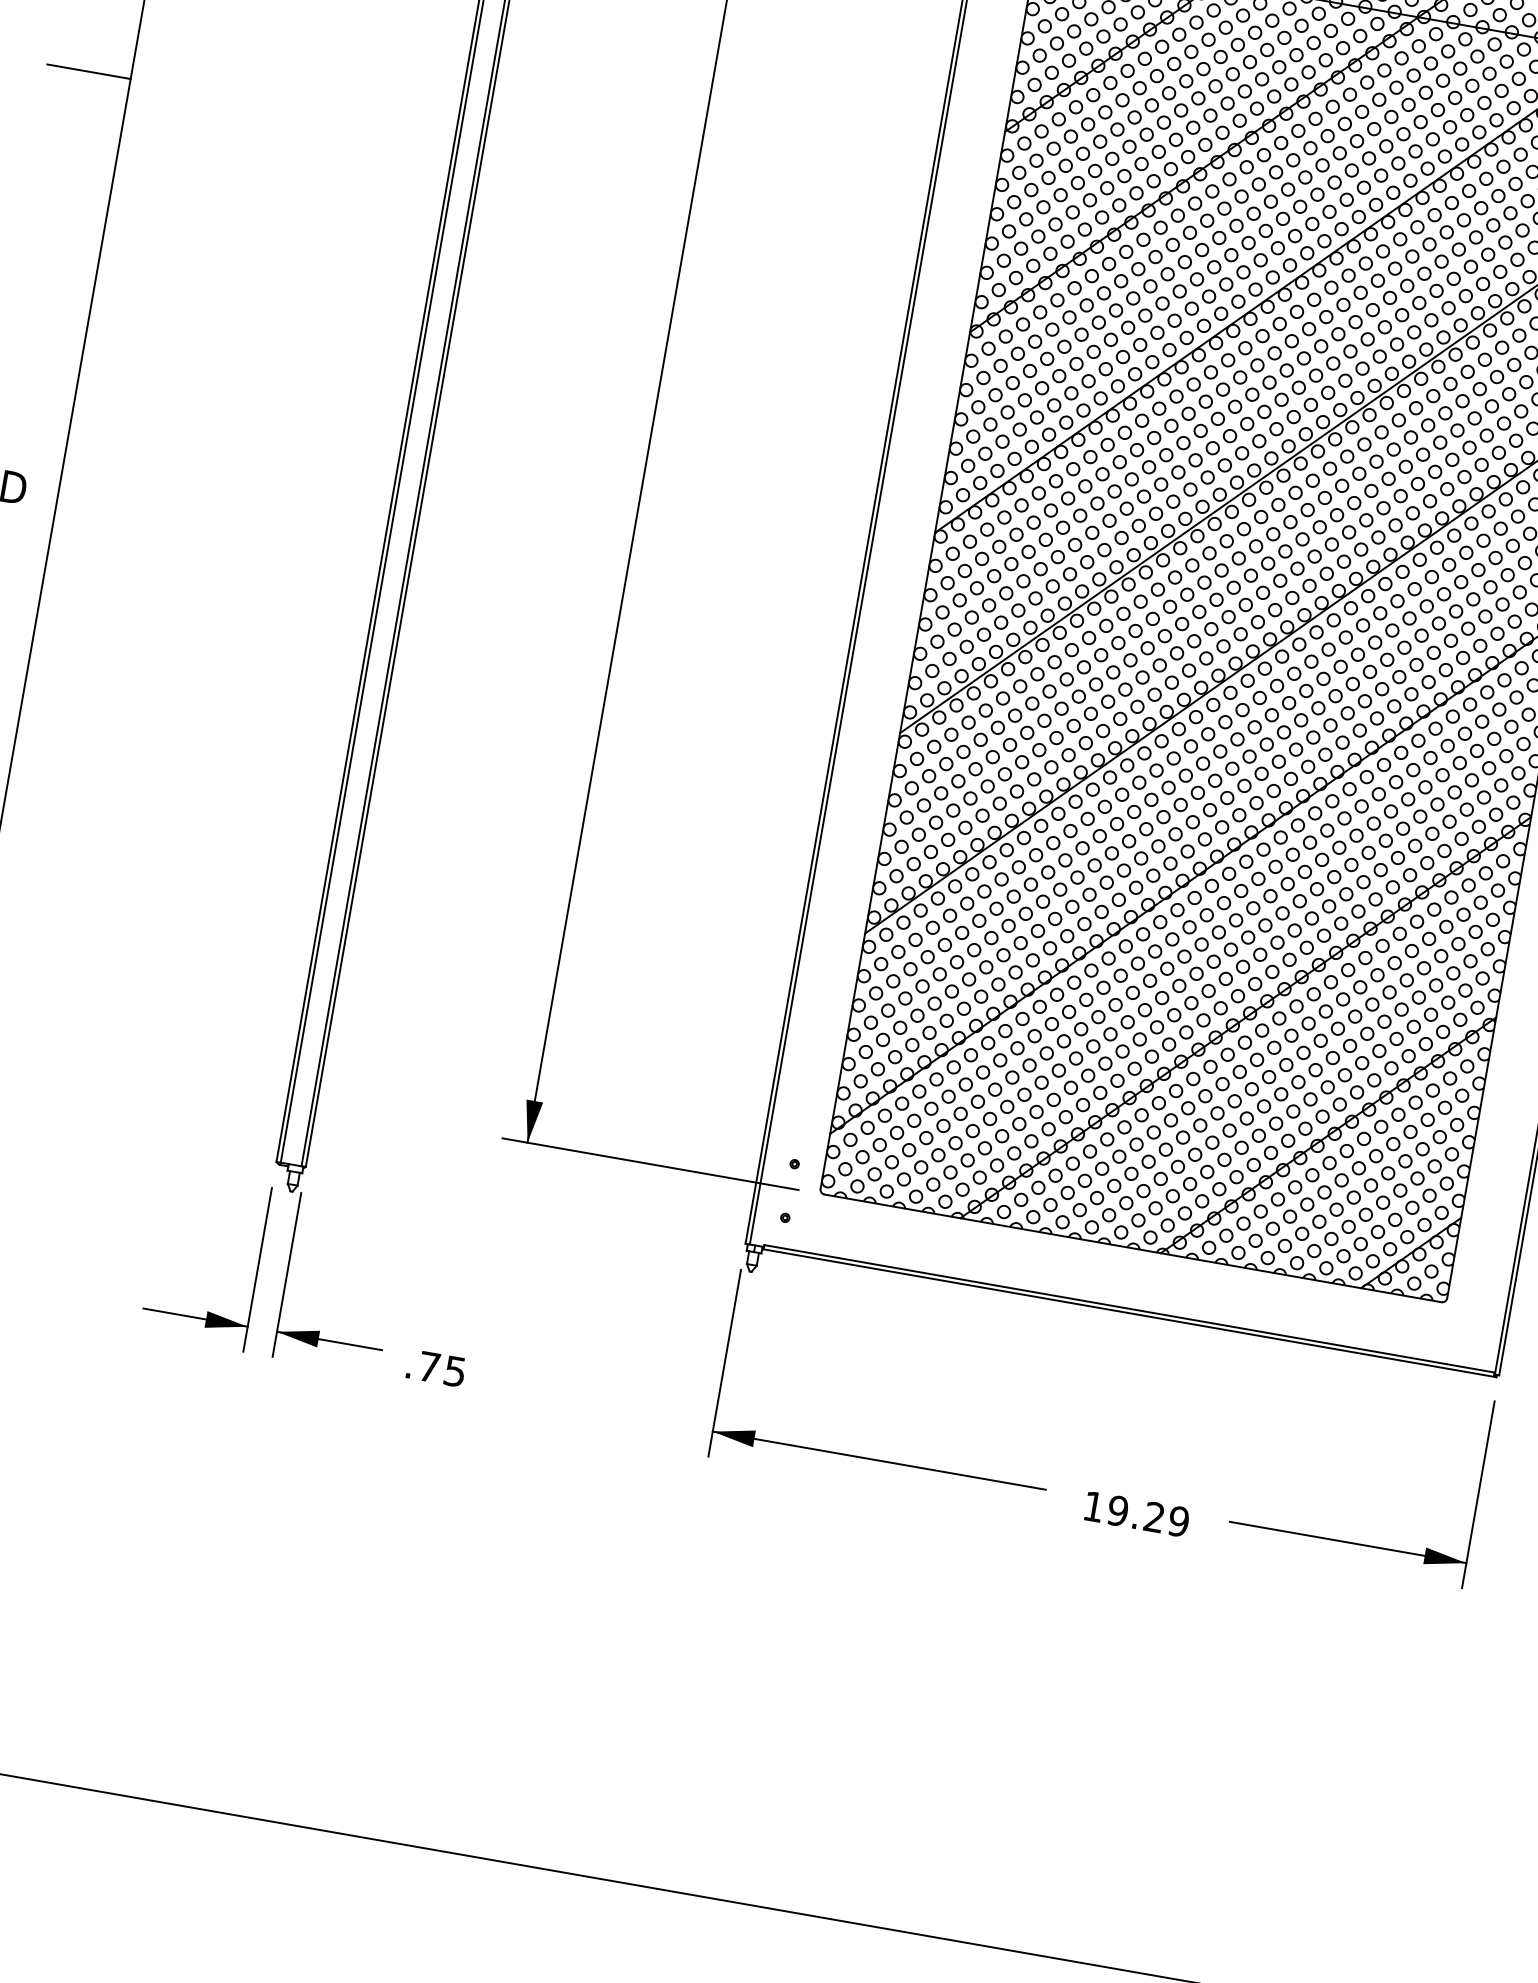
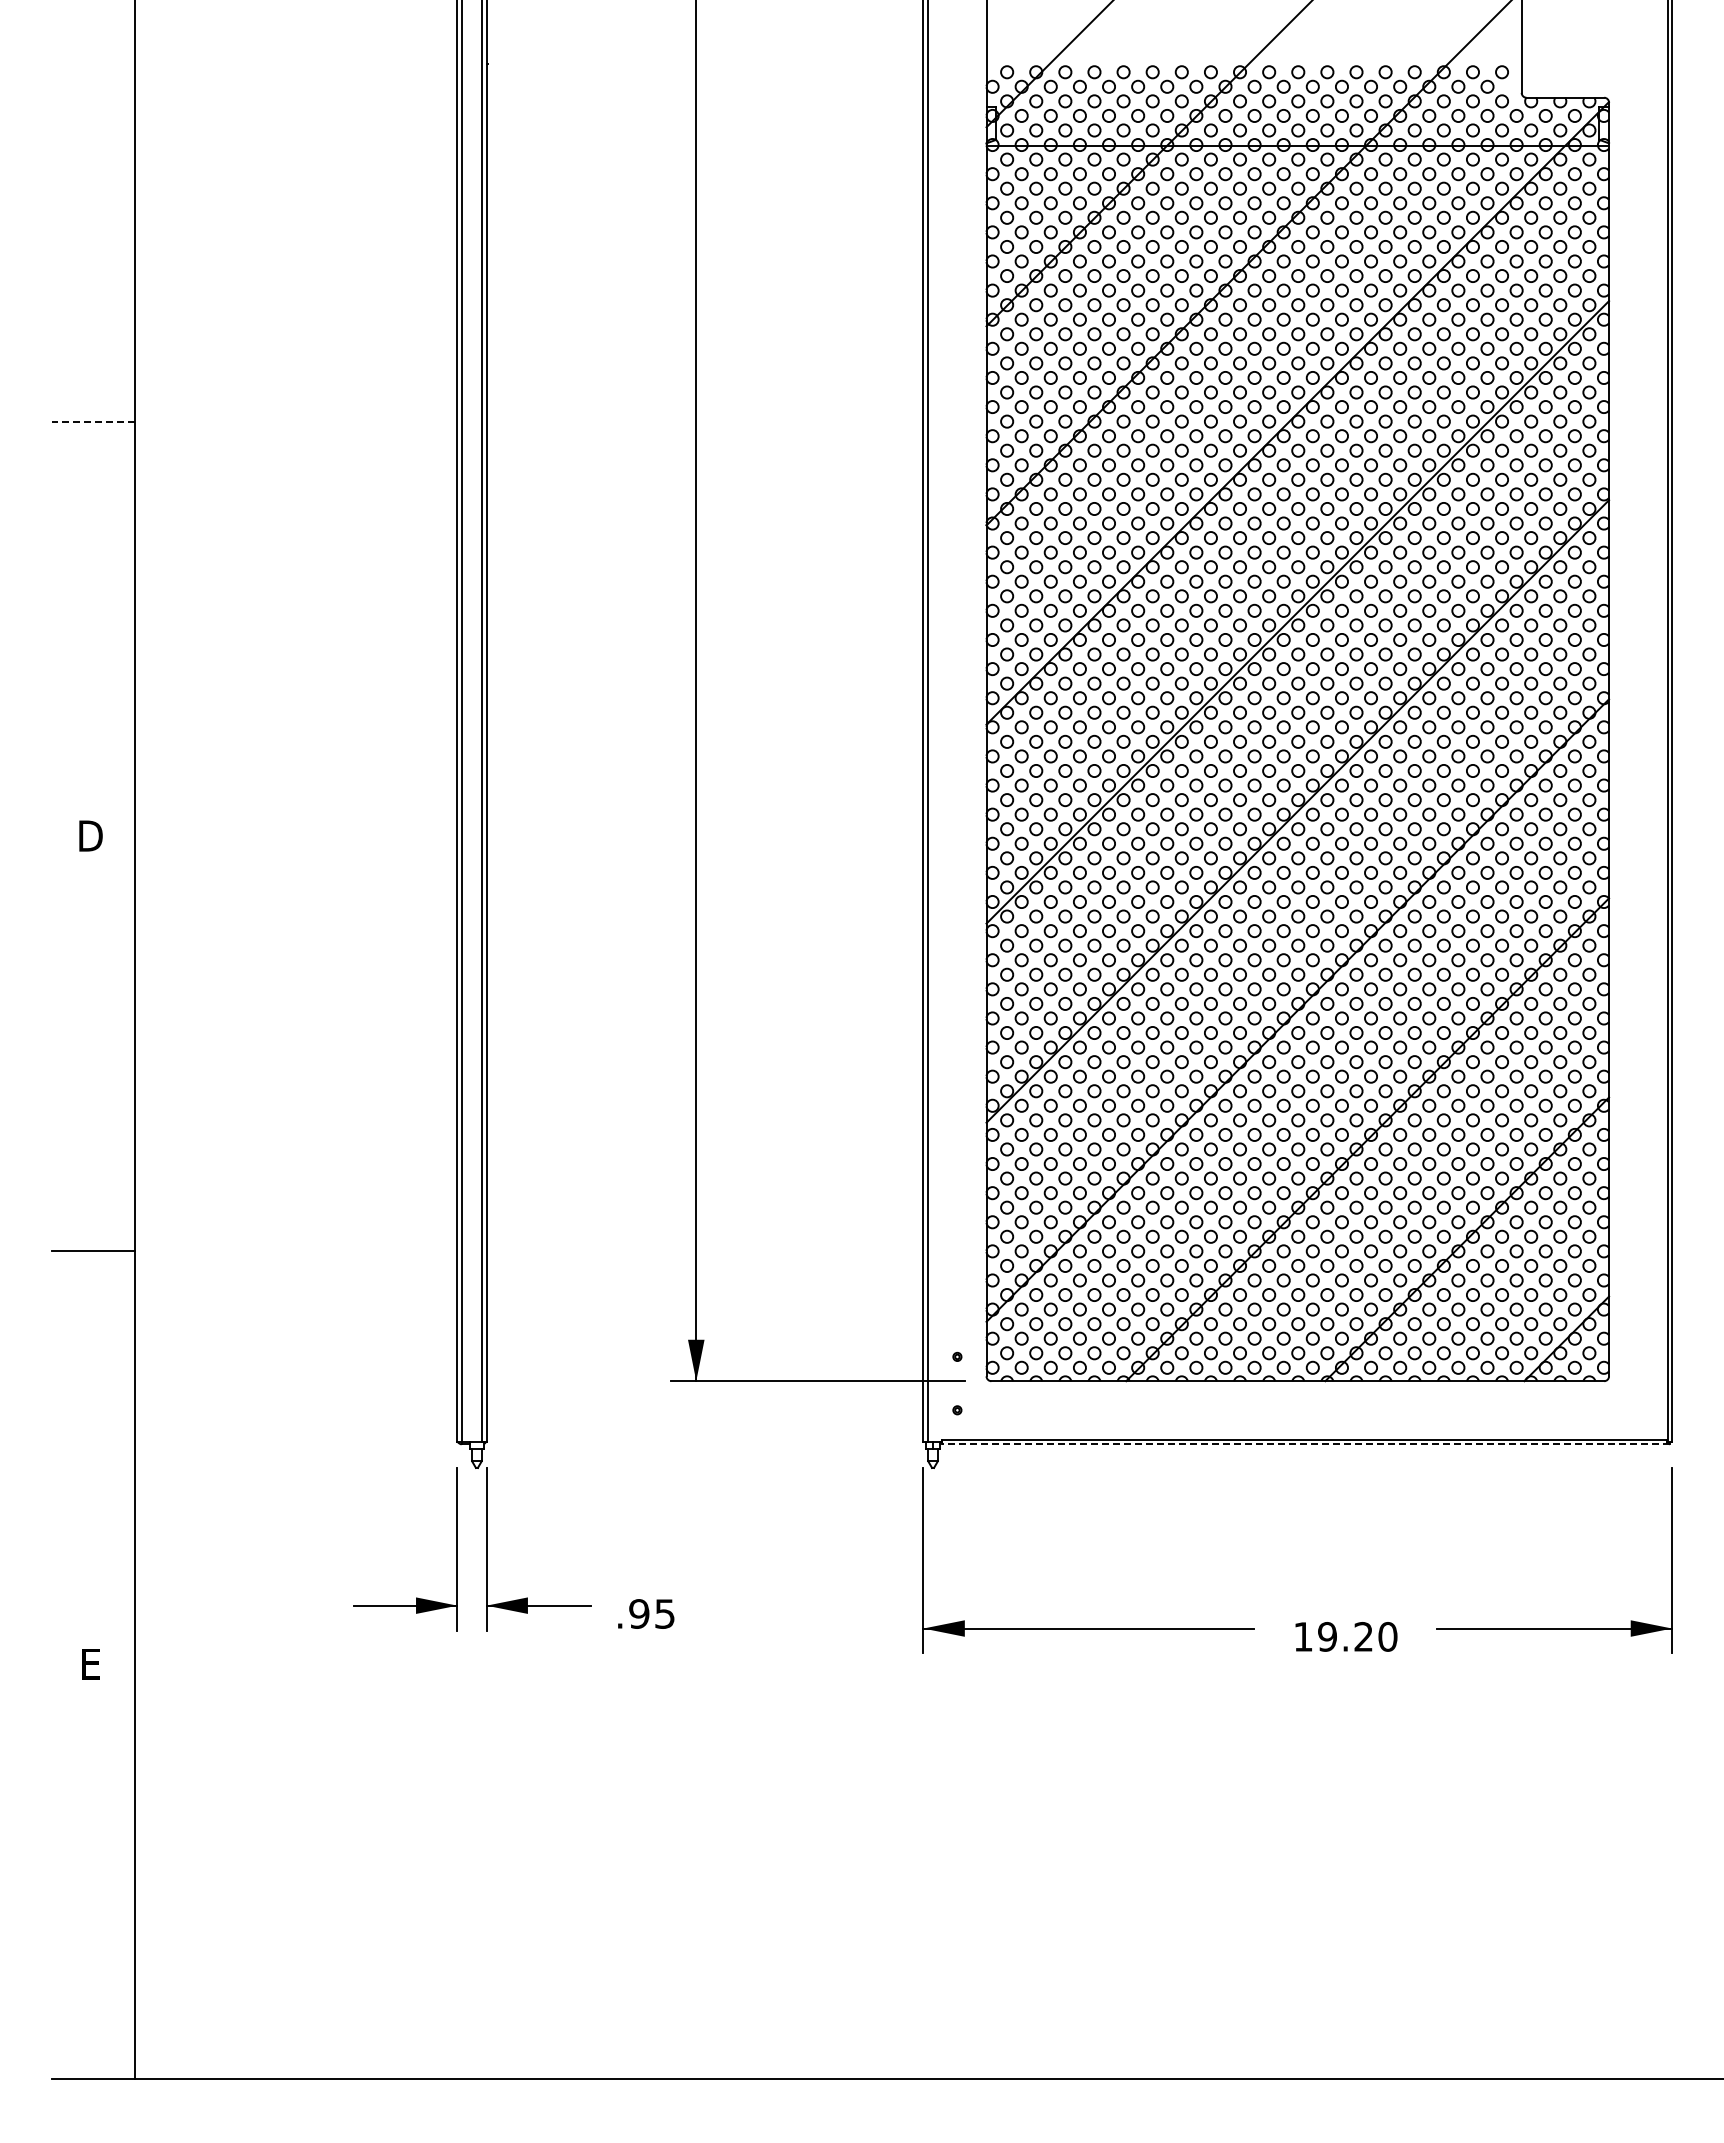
line: (88, 71) -> (92, 422), solid -> dashed
line: (1129, 1313) -> (1305, 1444), solid -> dashed
text: (429, 1366) -> (639, 1613), .75 -> .95
text: (1178, 1521) -> (1387, 1636), 19.29 -> 19.20

